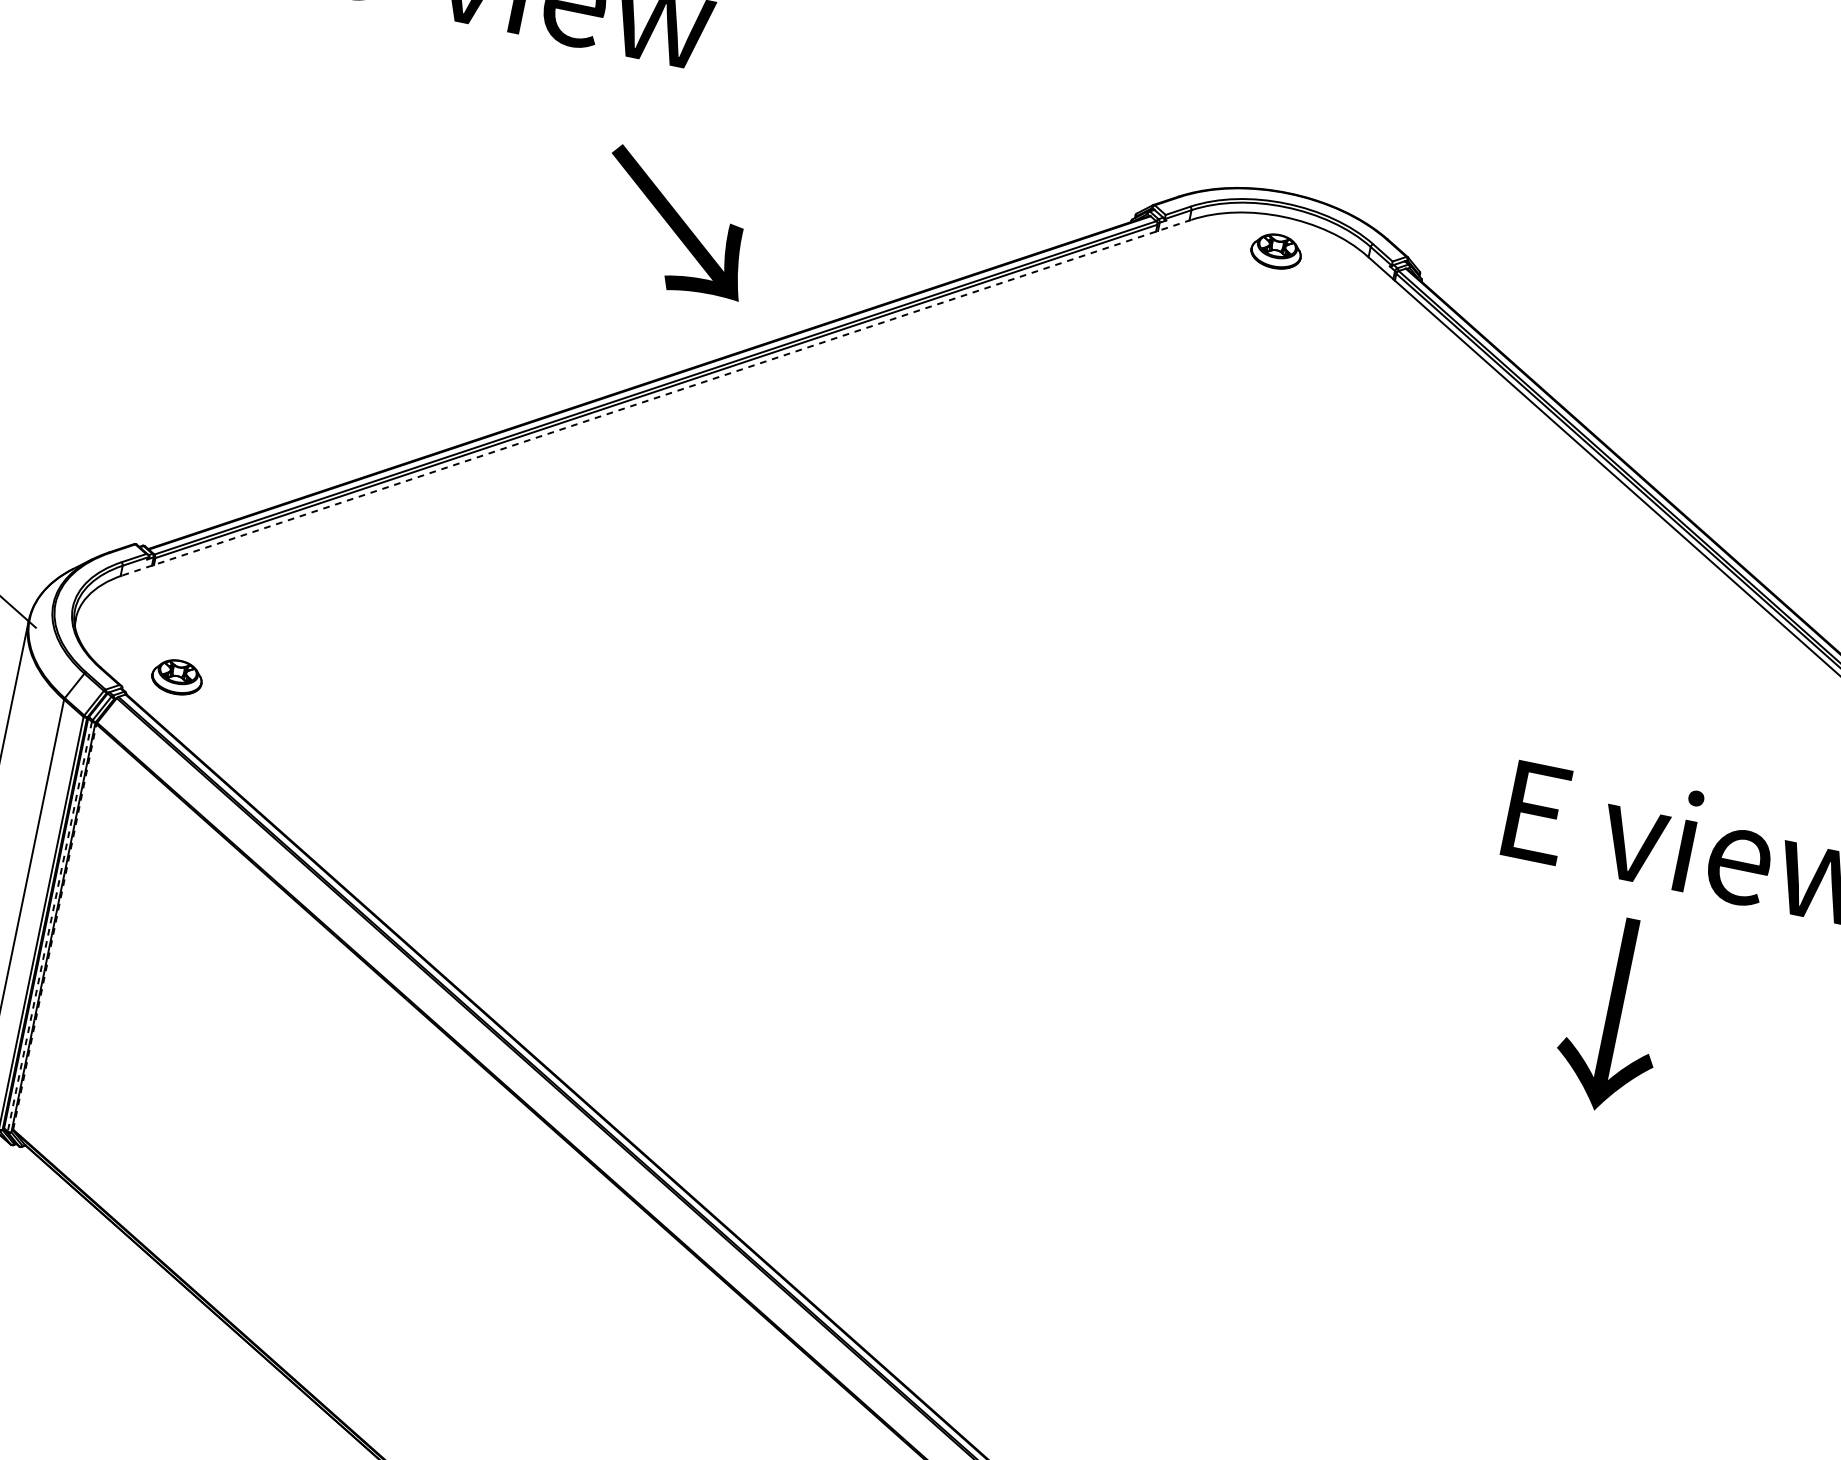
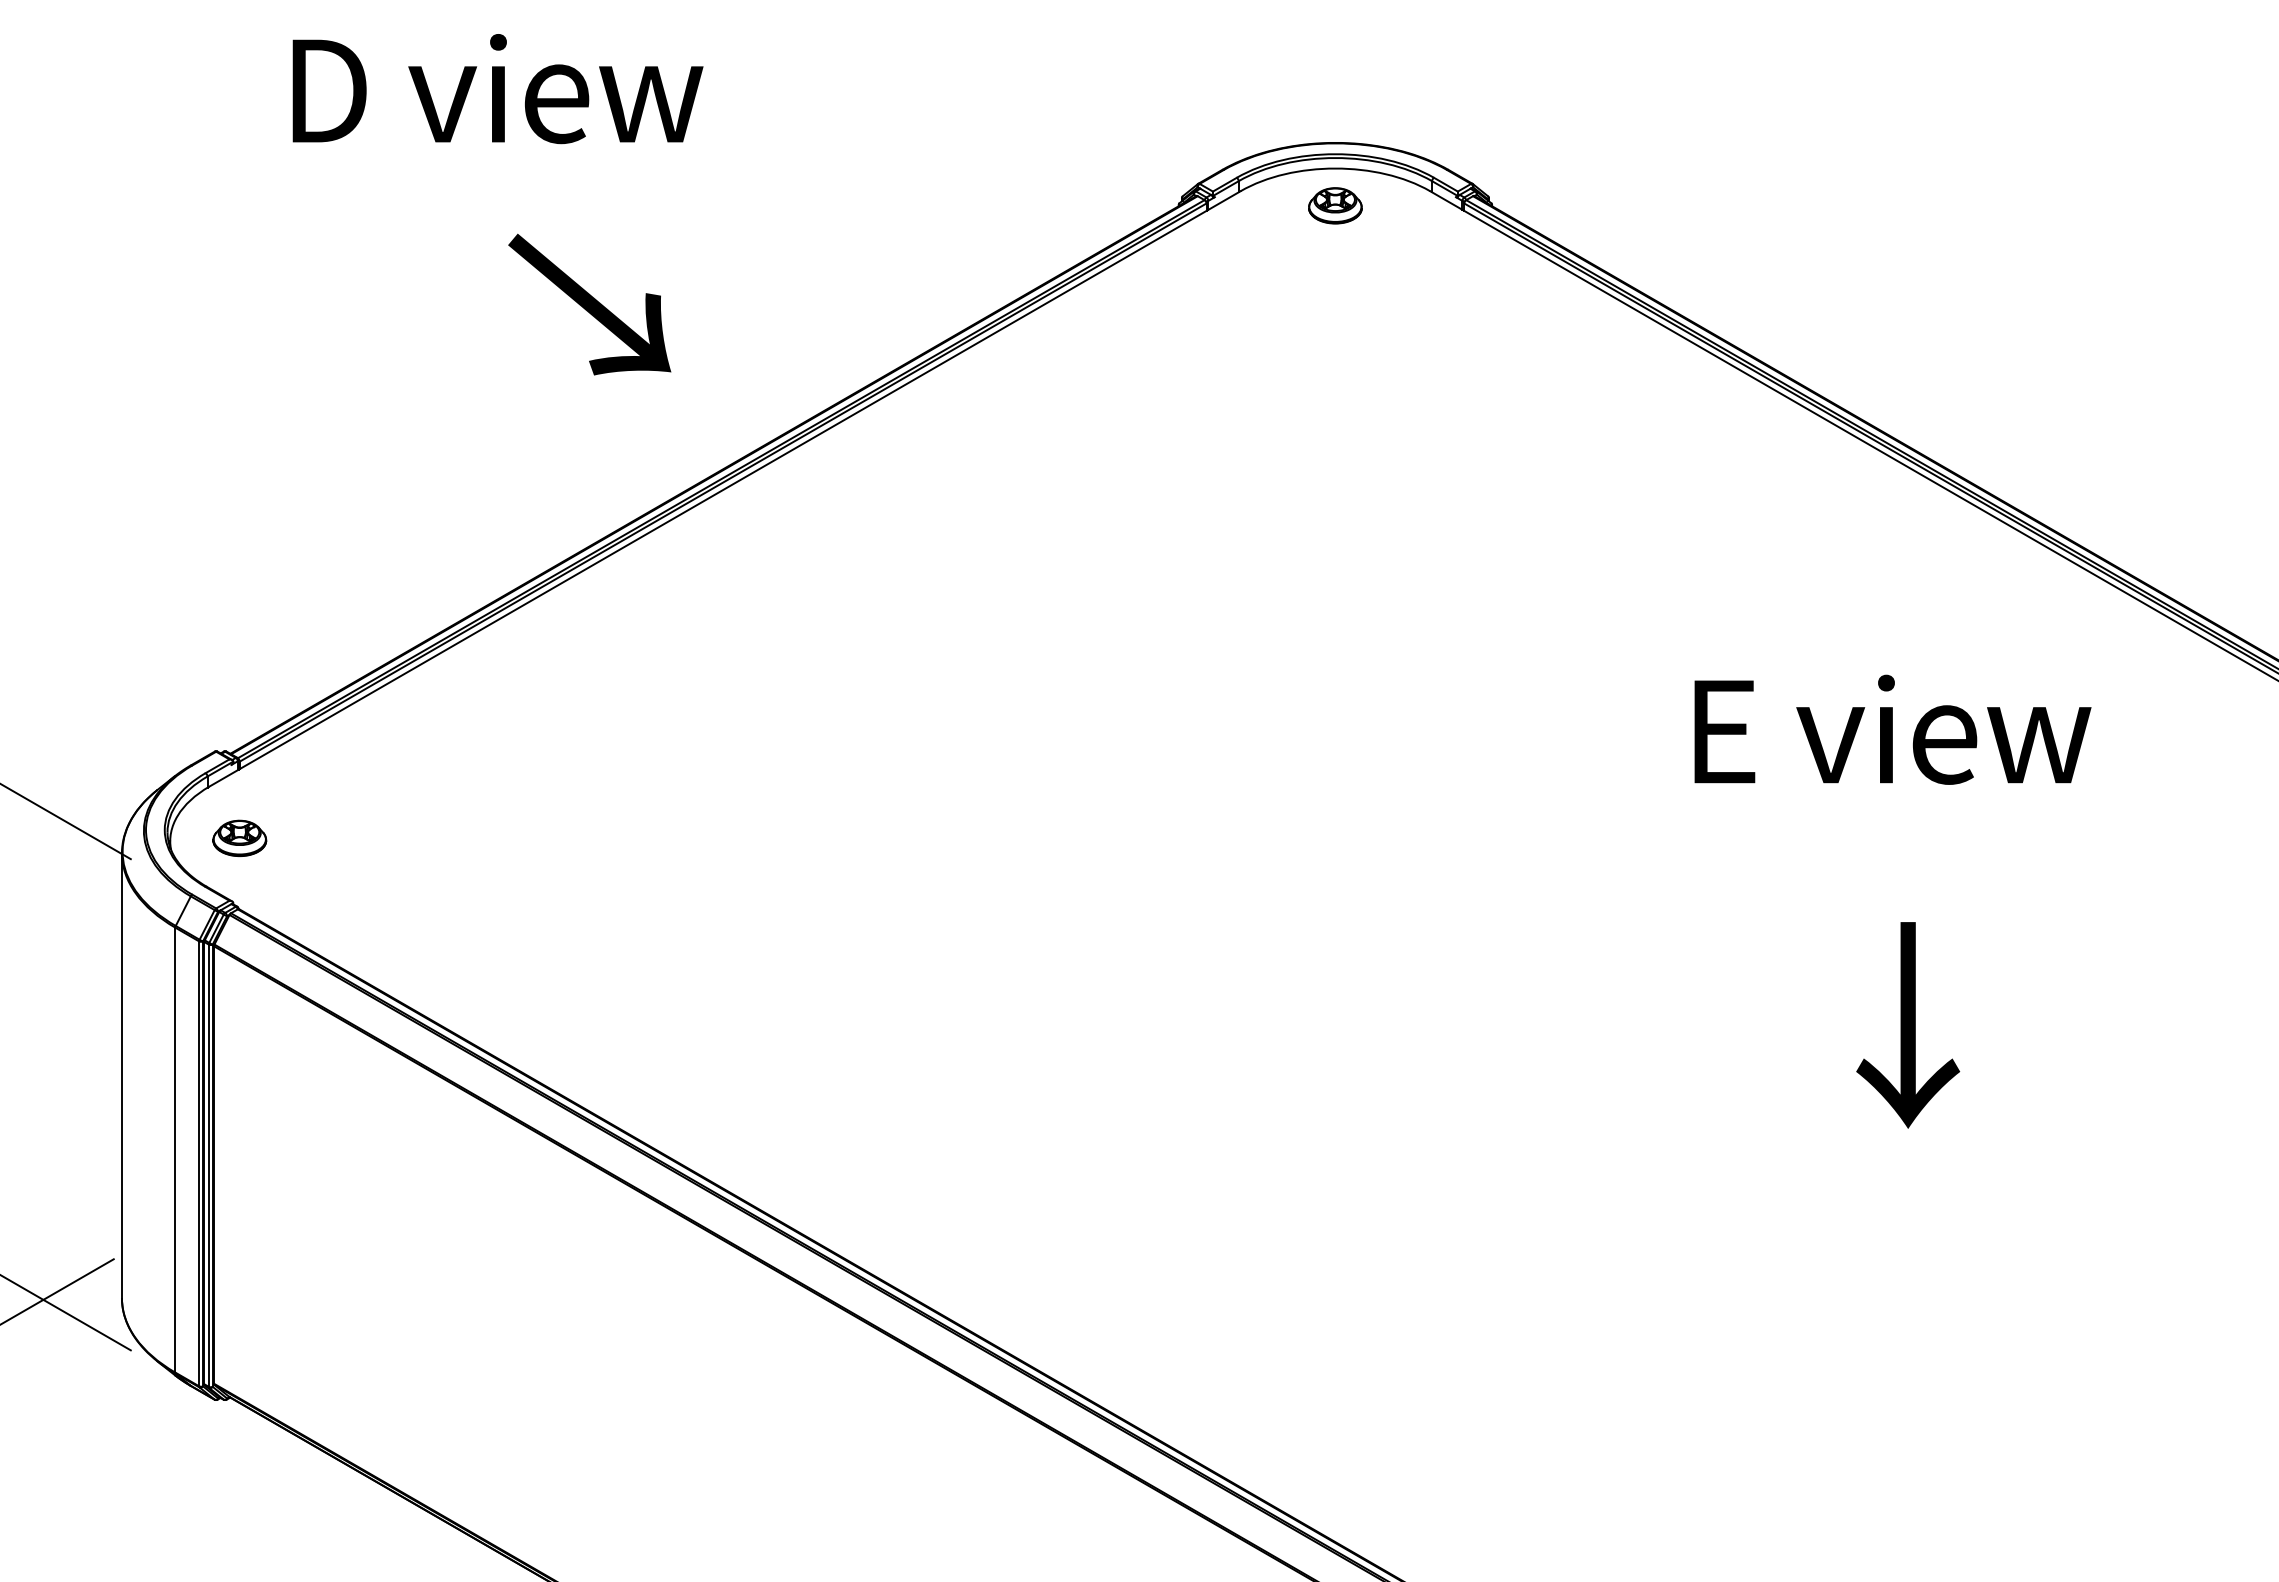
text: (675, 223) -> (589, 304), moved
line: (657, 397) -> (725, 488), dashed -> solid
part: (177, 676) -> (239, 837), moved
line: (55, 926) -> (214, 1164), dashed -> solid
line: (49, 927) -> (208, 1166), dashed -> solid
text: (1614, 1014) -> (1908, 1025), moved

